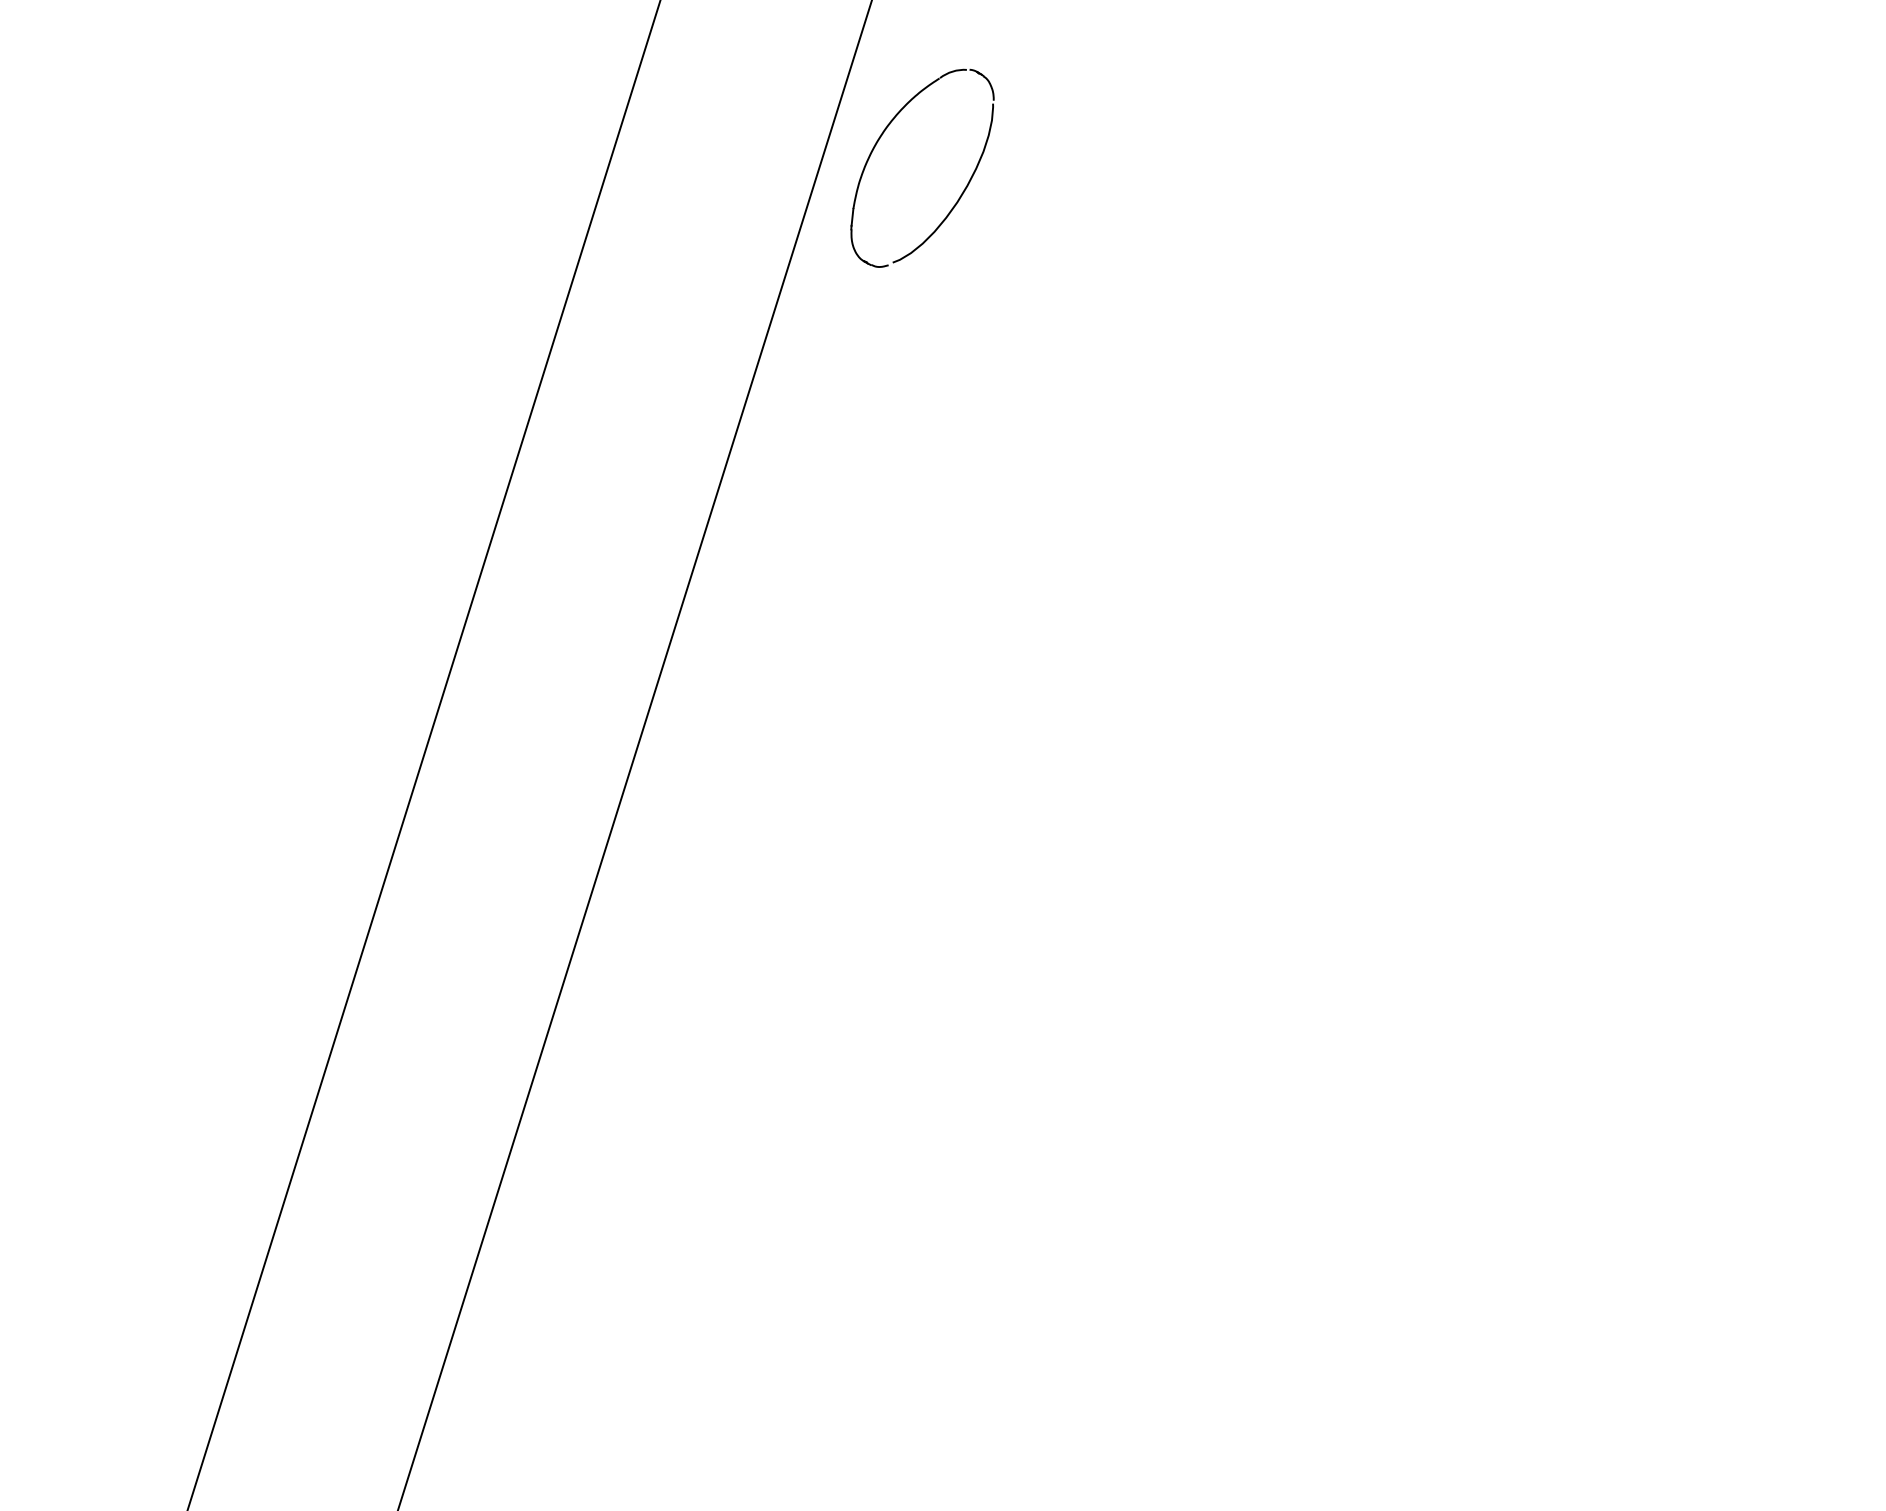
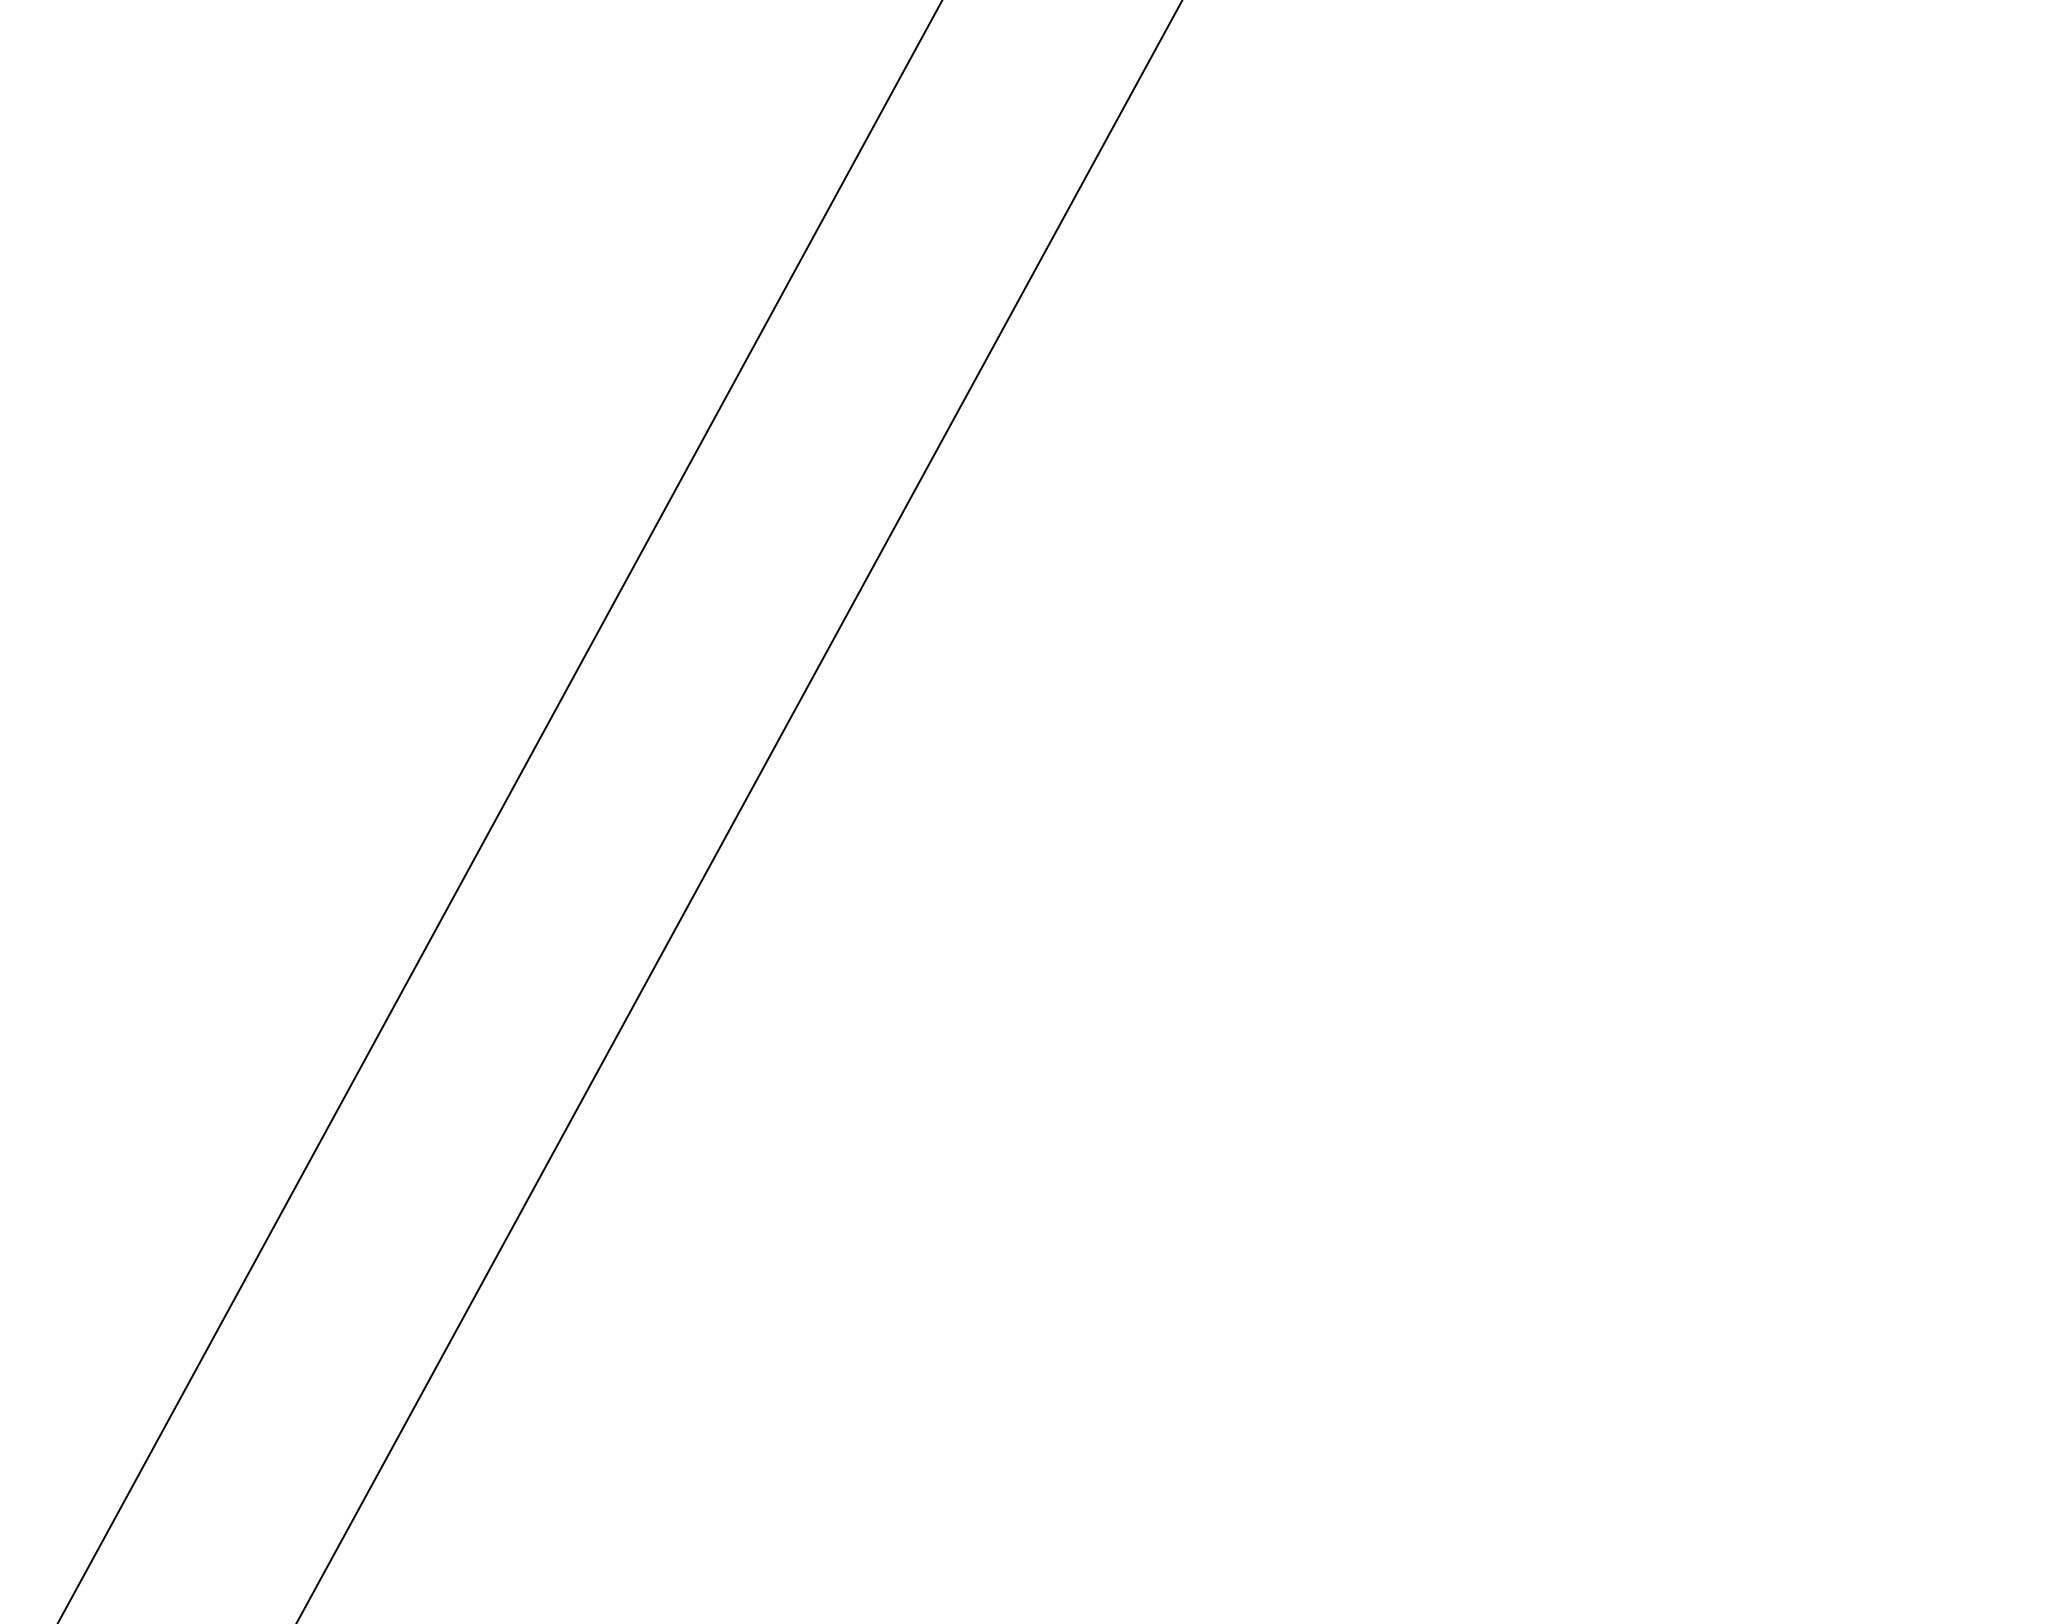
part: (963, 190) -> (1227, 231), removed

